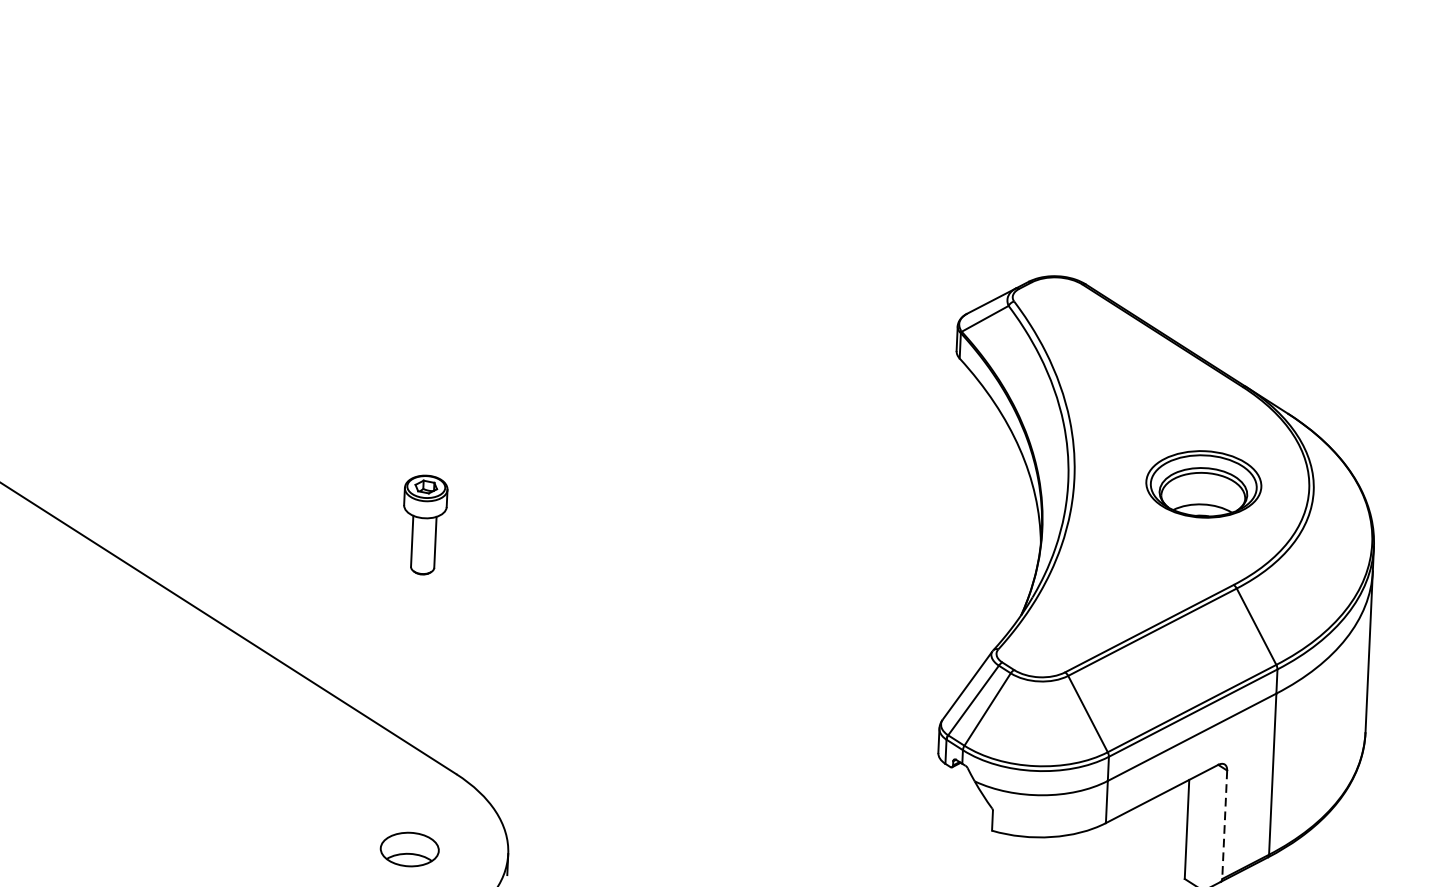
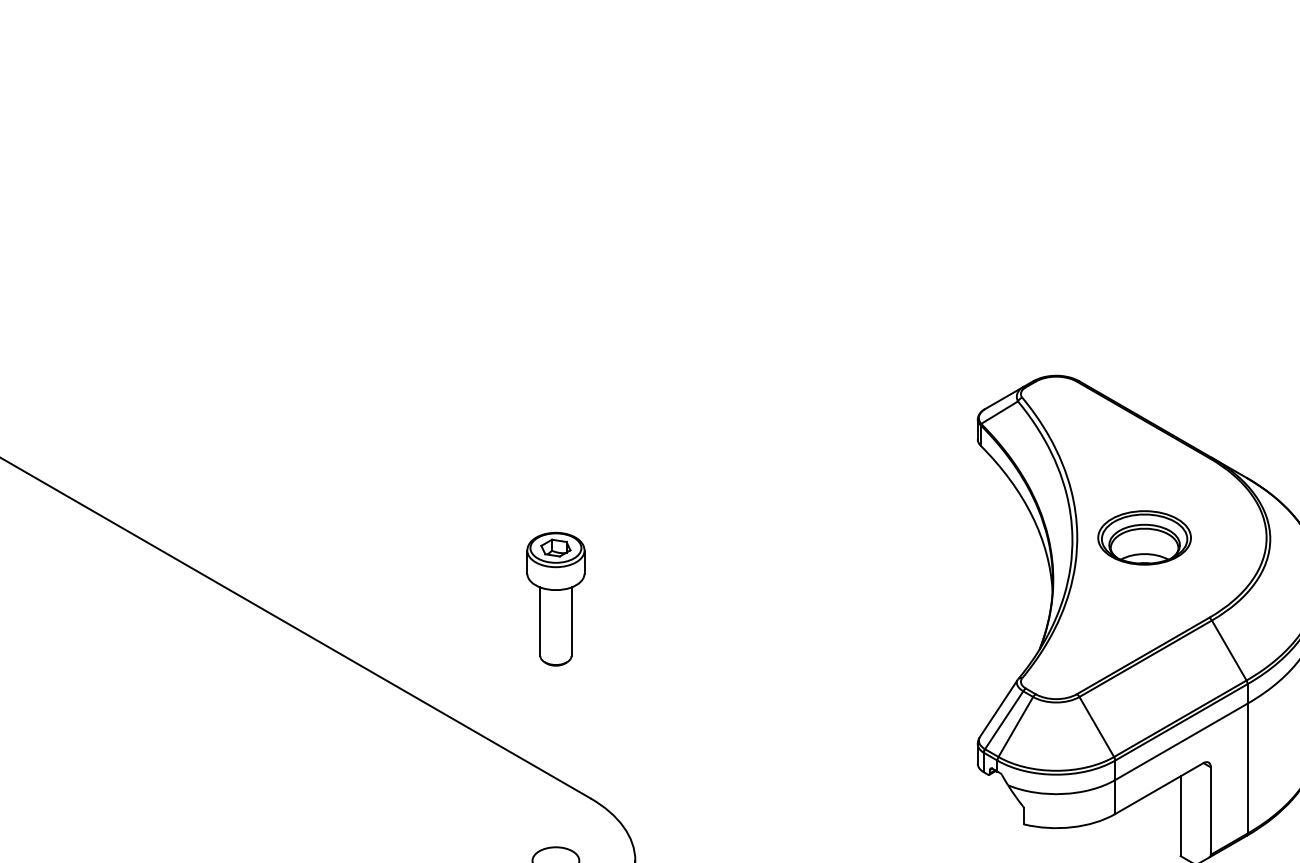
part: (1203, 483) -> (1144, 537), moved
part: (424, 524) -> (555, 598), size x1.67
line: (1224, 825) -> (1210, 811), dashed -> solid

